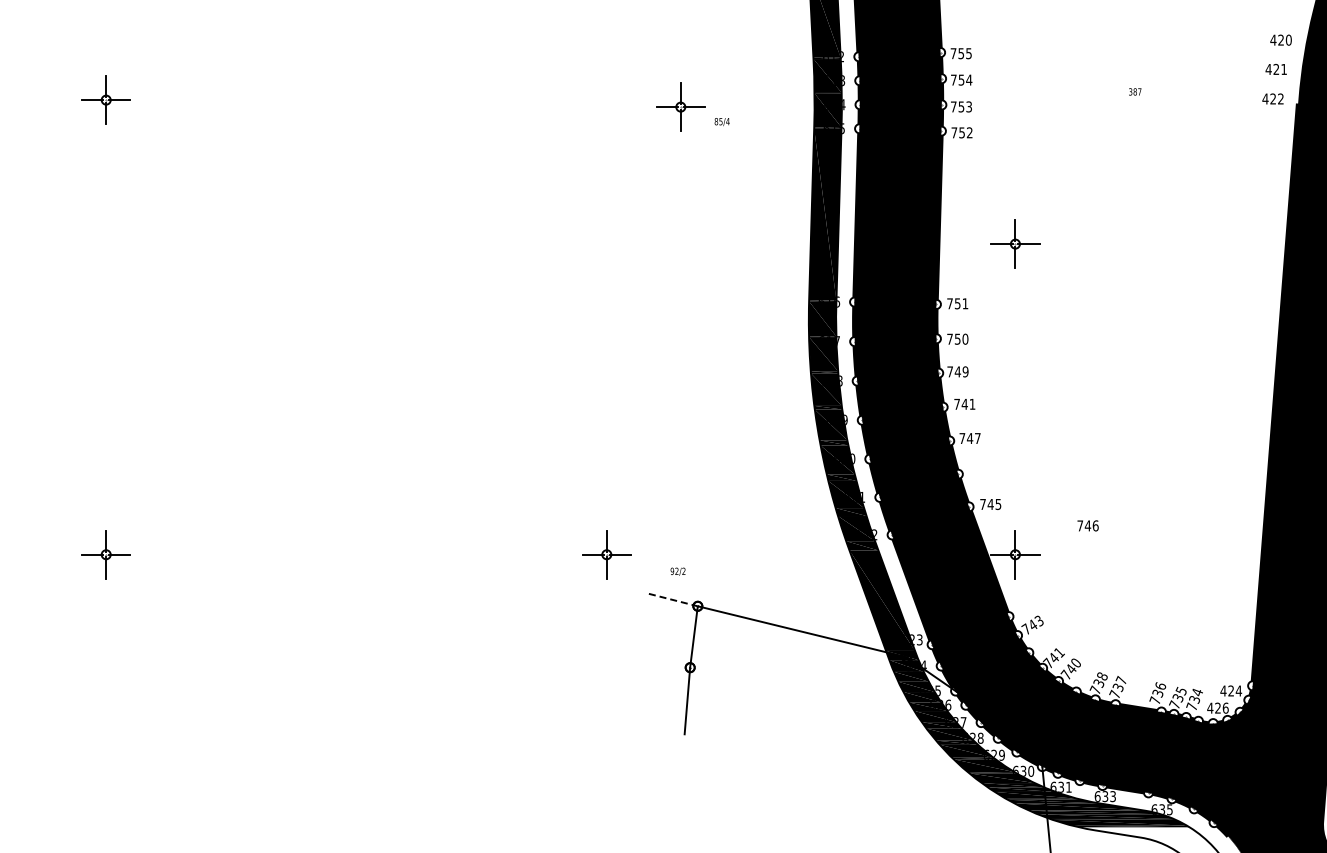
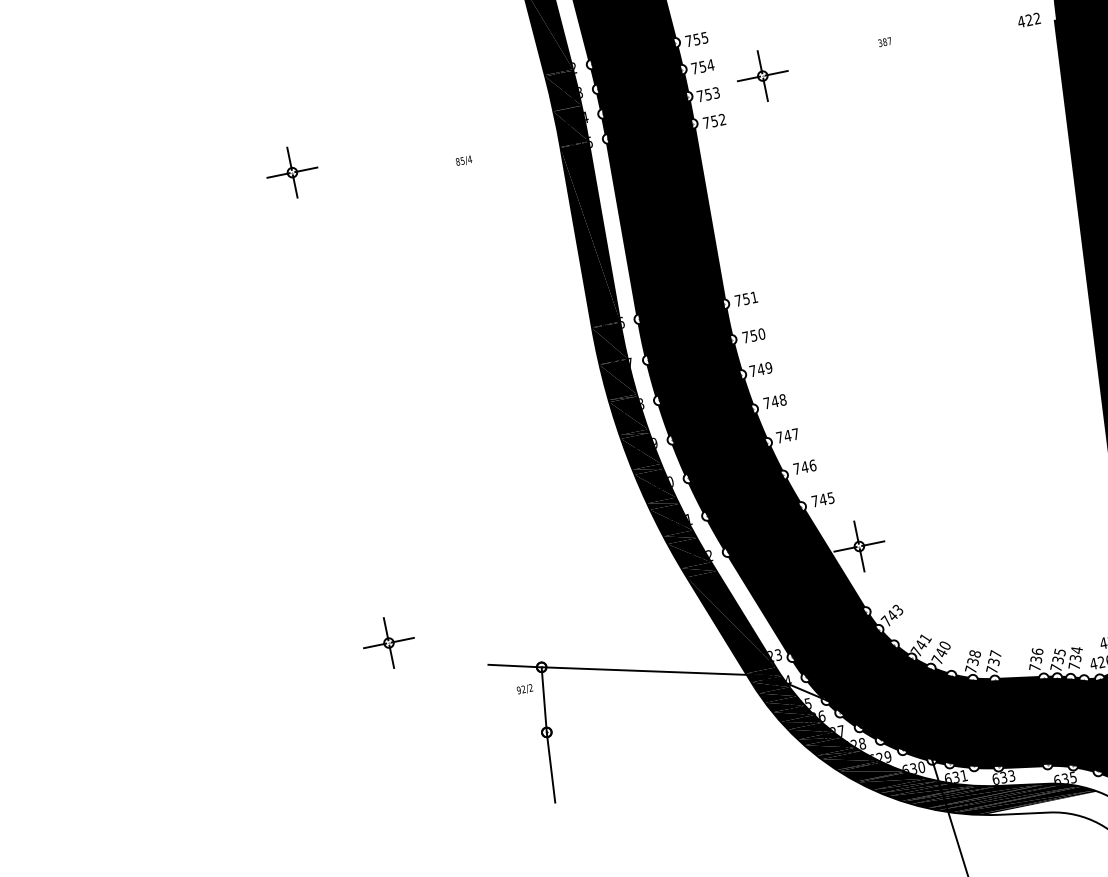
part: (680, 106) -> (291, 172), moved
part: (1015, 243) -> (762, 75), moved
text: (972, 403) -> (782, 399), 741 -> 748
text: (1087, 525) -> (804, 466), moved
part: (606, 554) -> (388, 642), moved
text: (677, 571) -> (524, 689), moved
line: (673, 600) -> (515, 666), dashed -> solid

